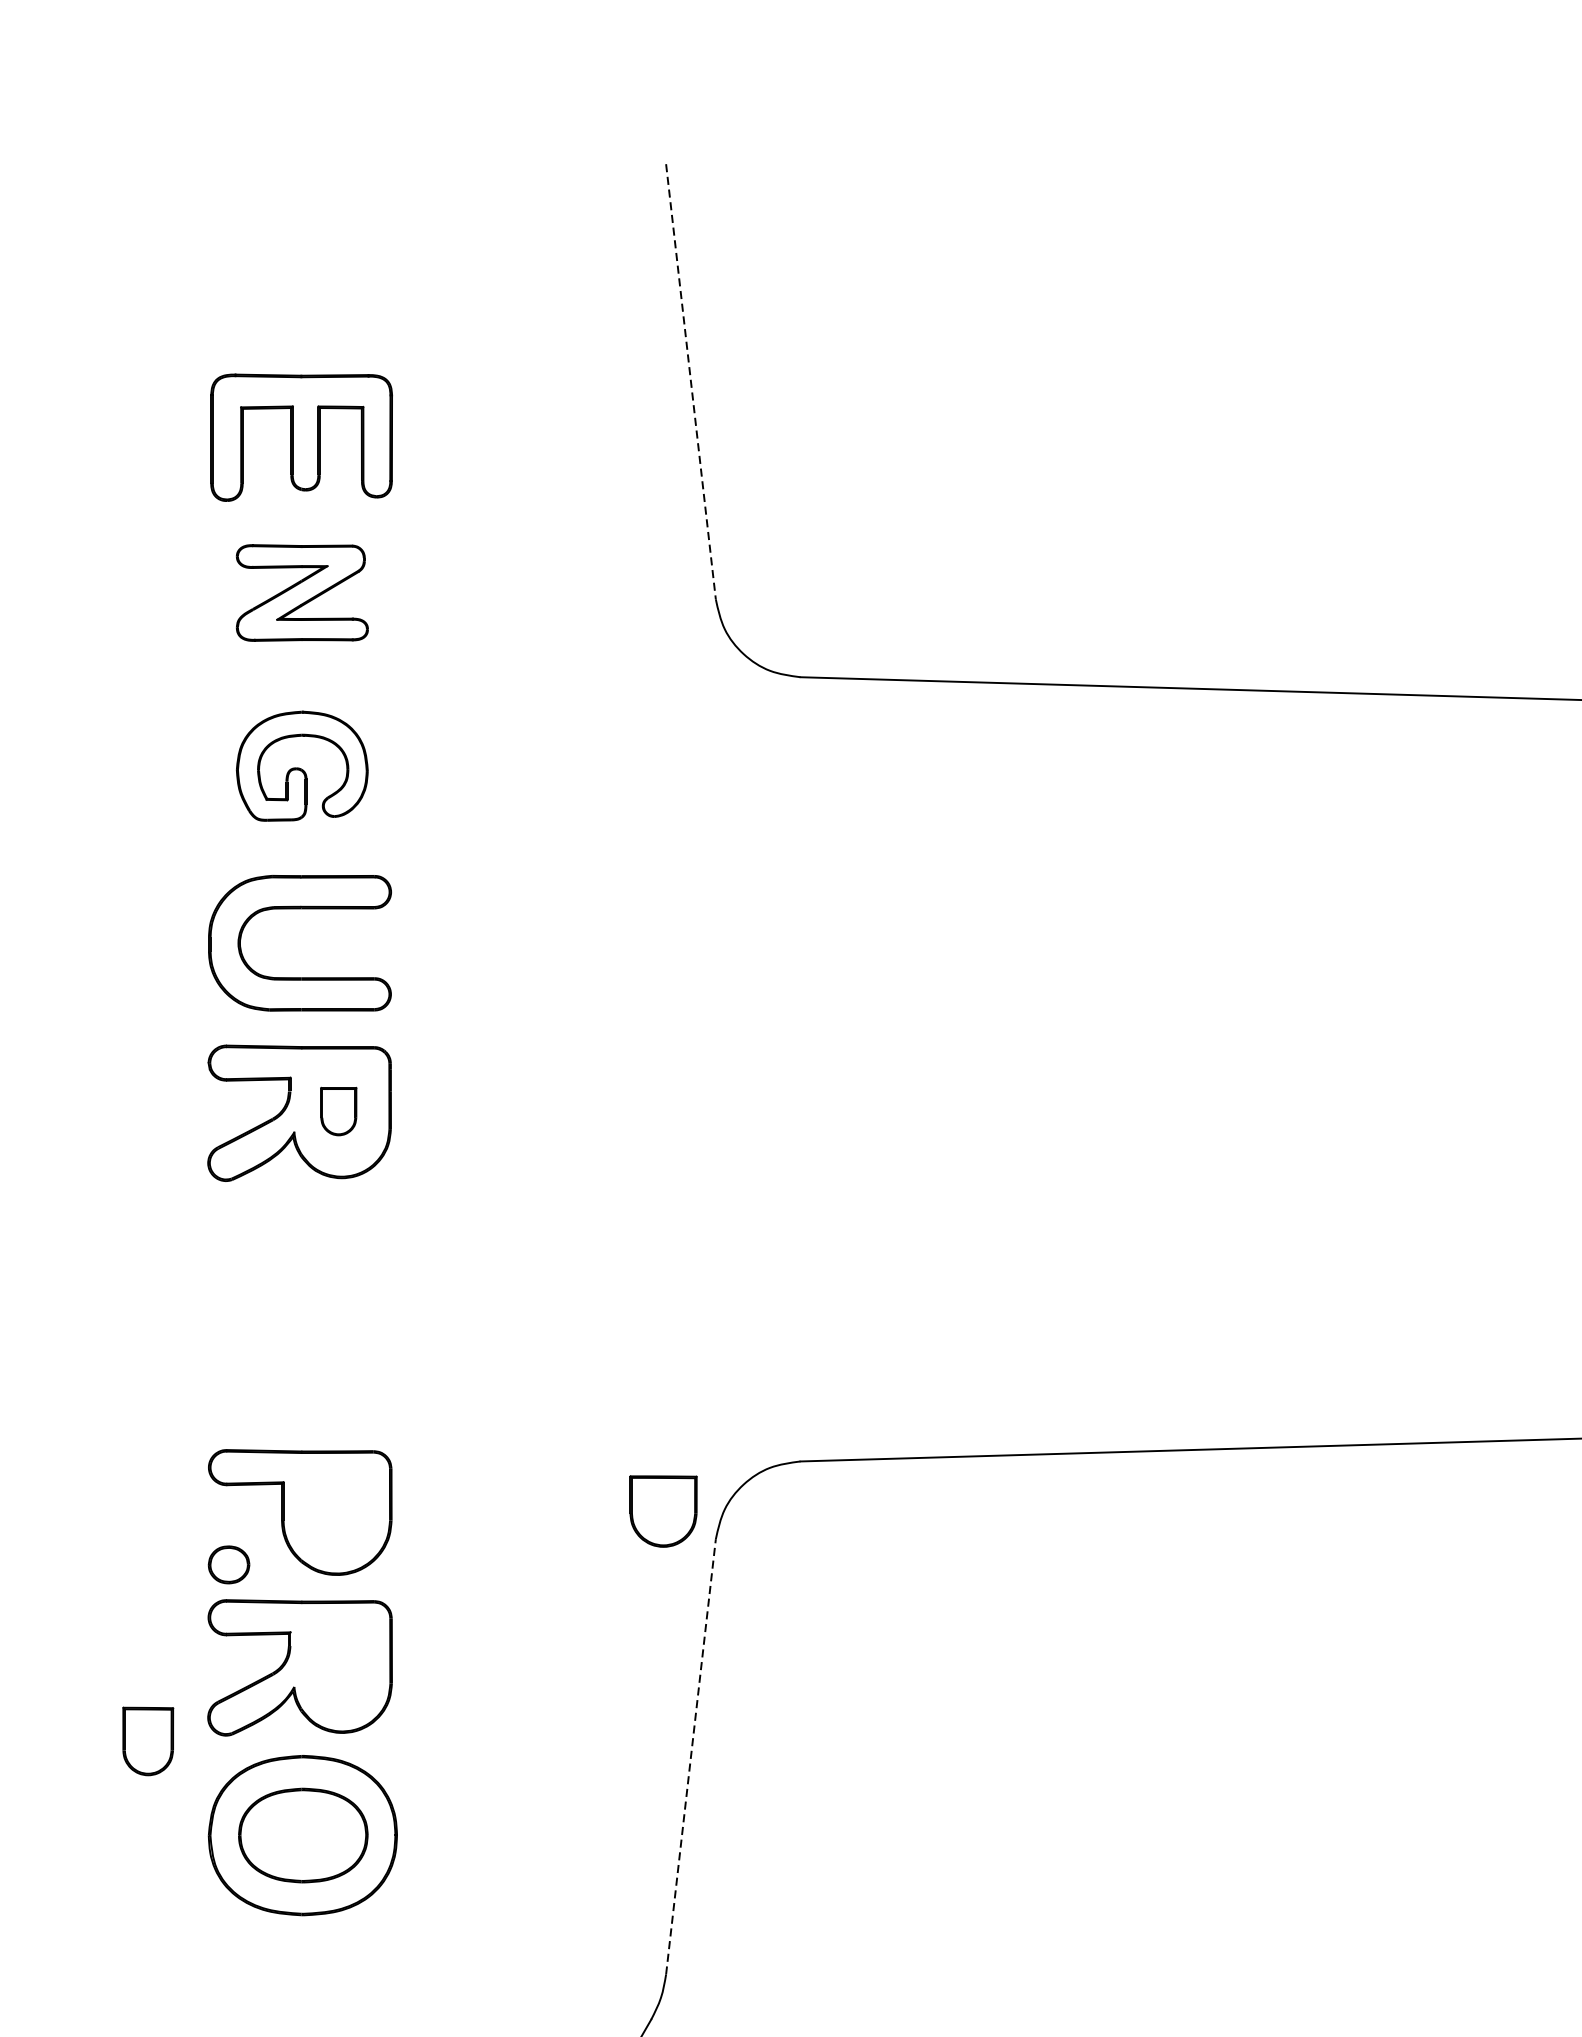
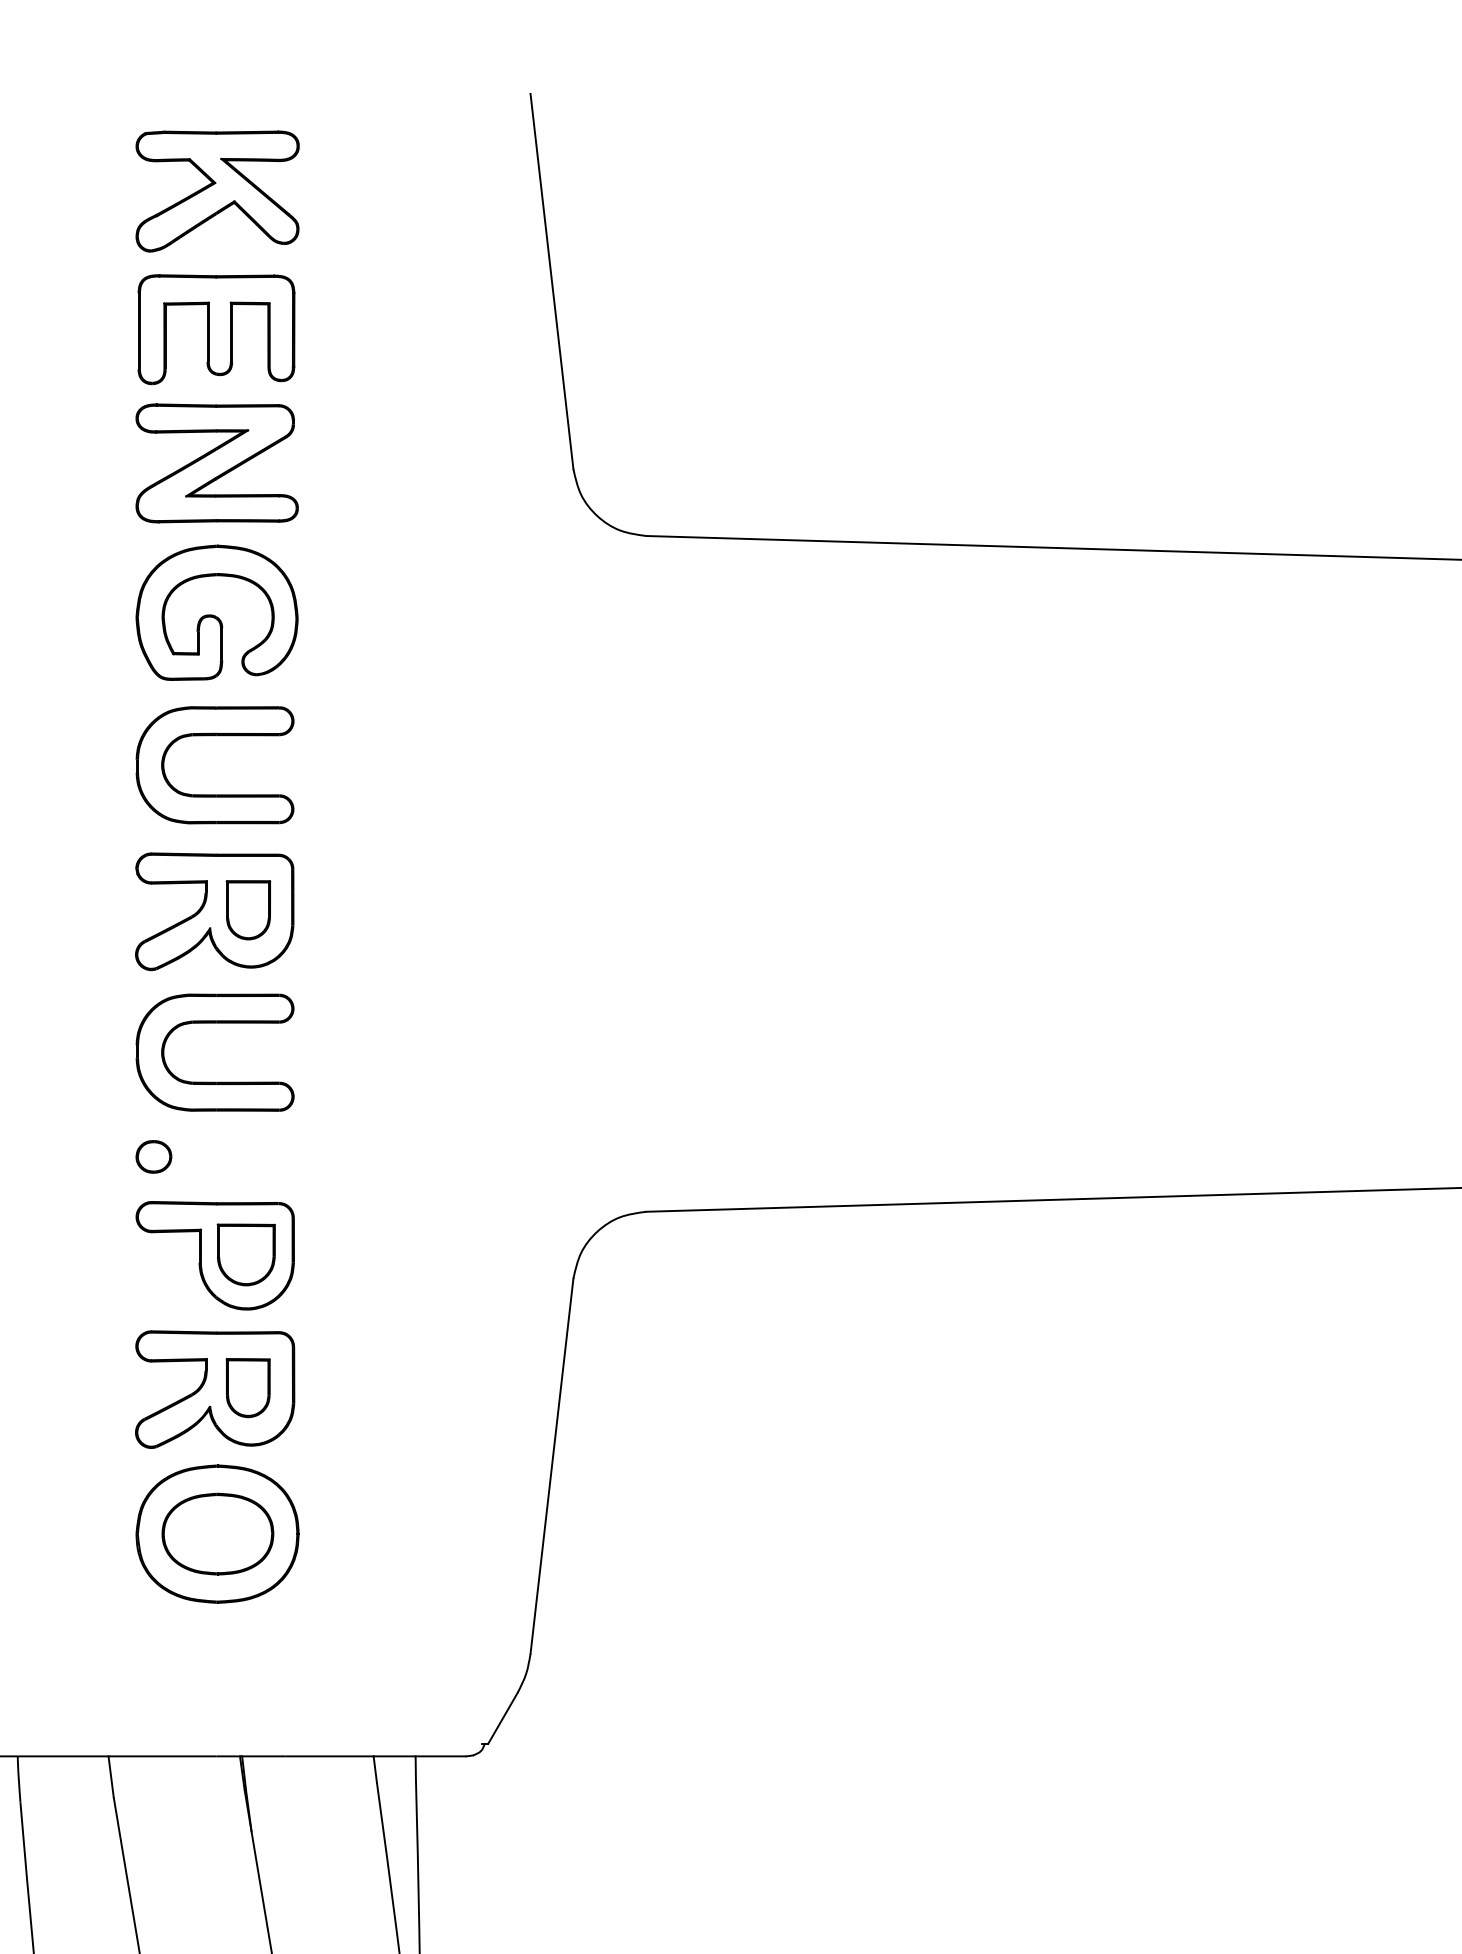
part: (302, 277) -> (217, 191), added
line: (690, 381) -> (551, 281), dashed -> solid
part: (301, 593) -> (216, 463), size x1.43
part: (301, 765) -> (216, 612), size x1.43
part: (338, 1111) -> (248, 910), size x1.43
part: (299, 1242) -> (214, 1023), added
part: (662, 1511) -> (245, 1254), moved
part: (228, 1564) -> (153, 1156), moved
part: (147, 1741) -> (247, 1388), moved
line: (690, 1757) -> (551, 1466), dashed -> solid

